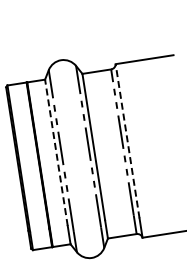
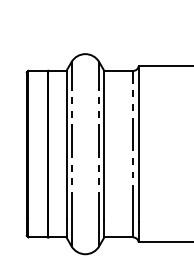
line: (127, 140) -> (138, 143), dashed -> solid
line: (56, 152) -> (66, 144), dashed -> solid

